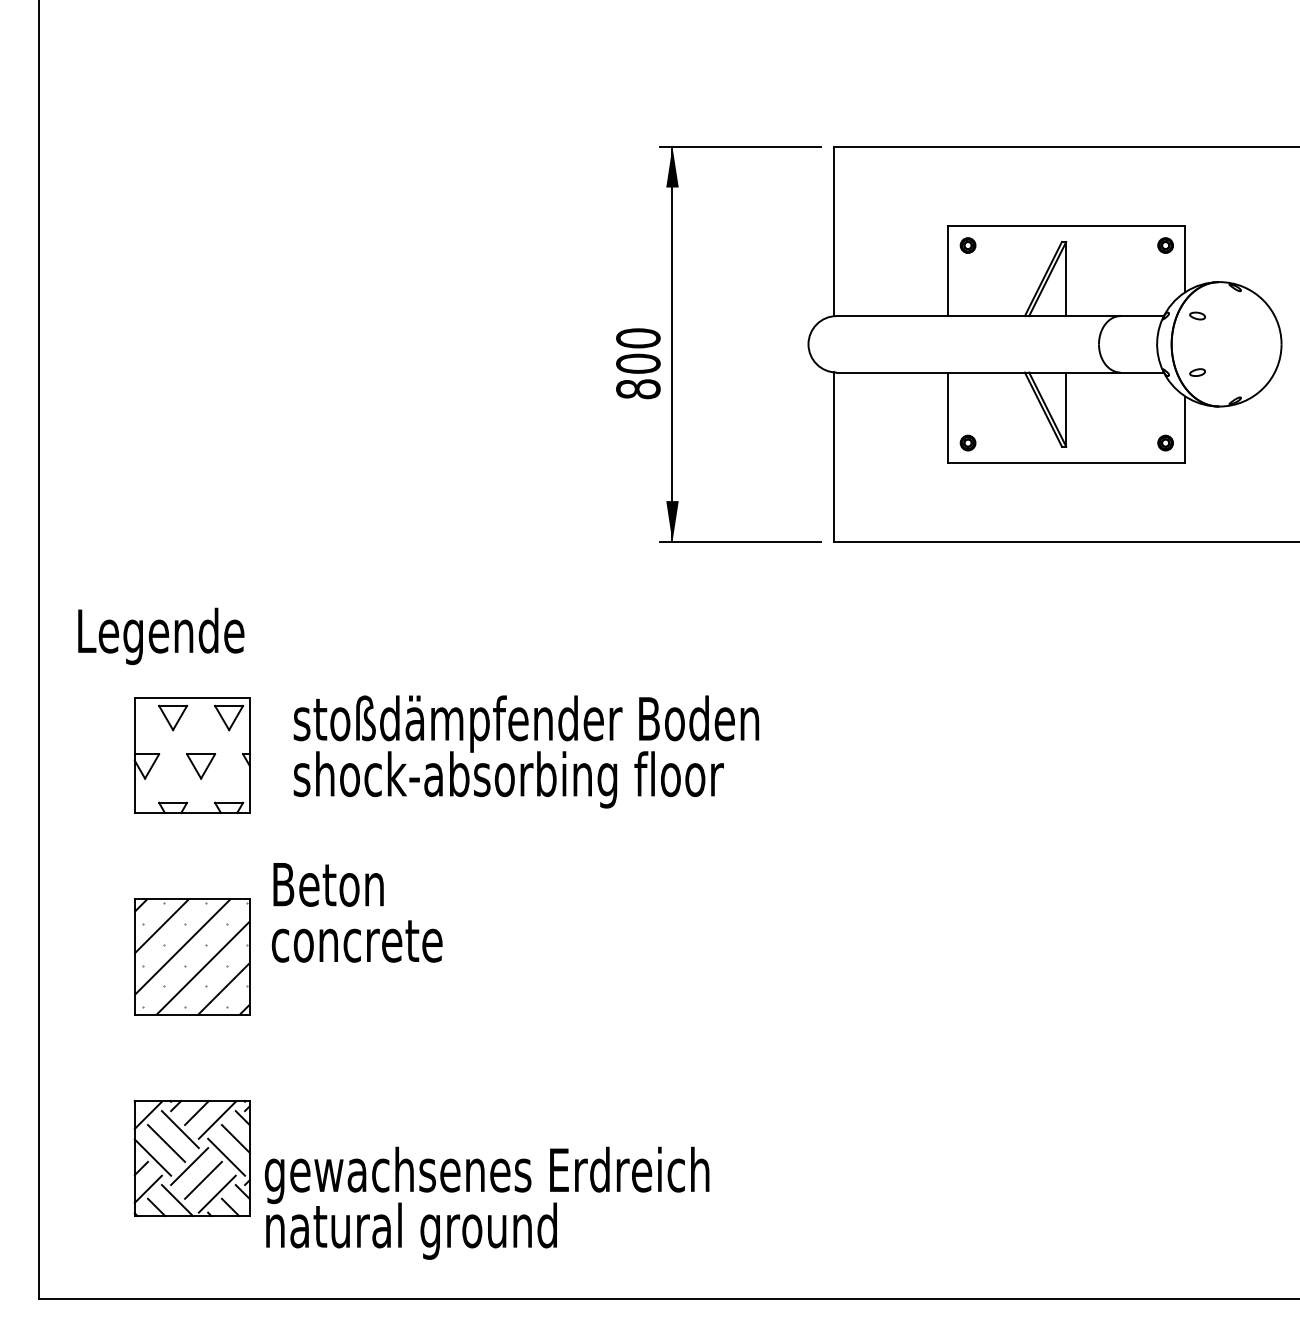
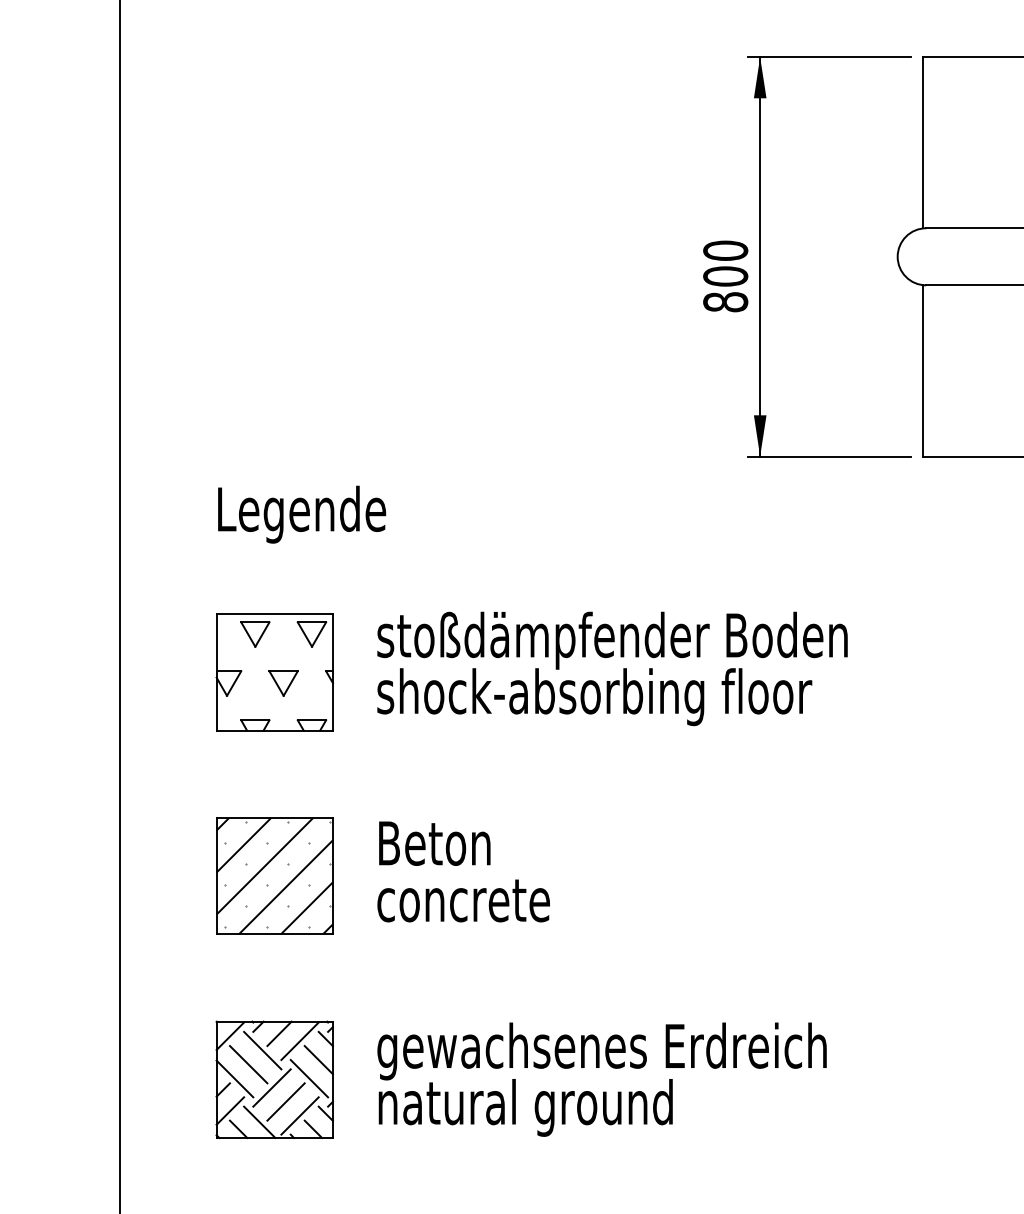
text: (161, 636) -> (302, 514), moved
text: (356, 912) -> (462, 871), moved
text: (486, 1202) -> (601, 1078), moved

